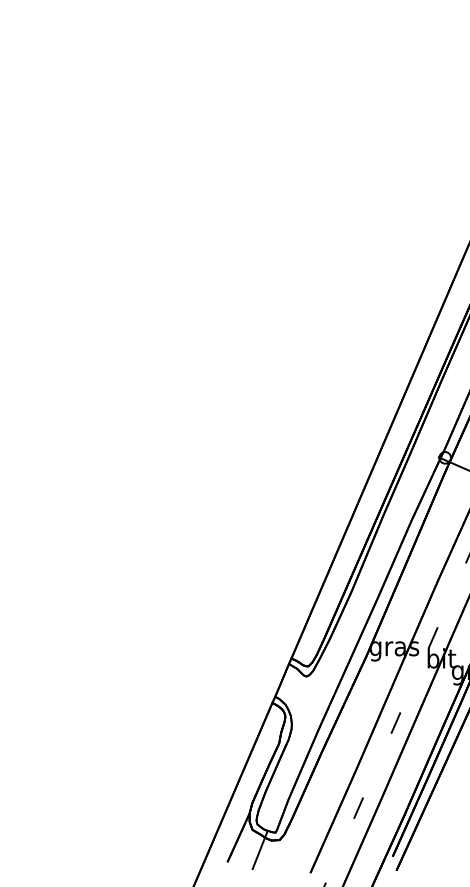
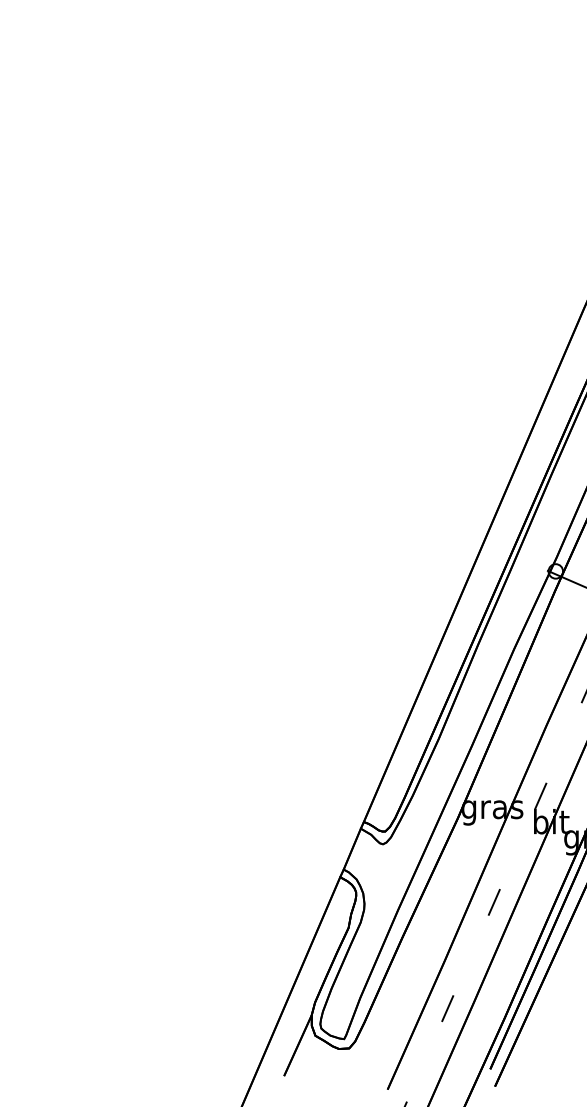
line: (259, 849) -> (324, 1060), removed

